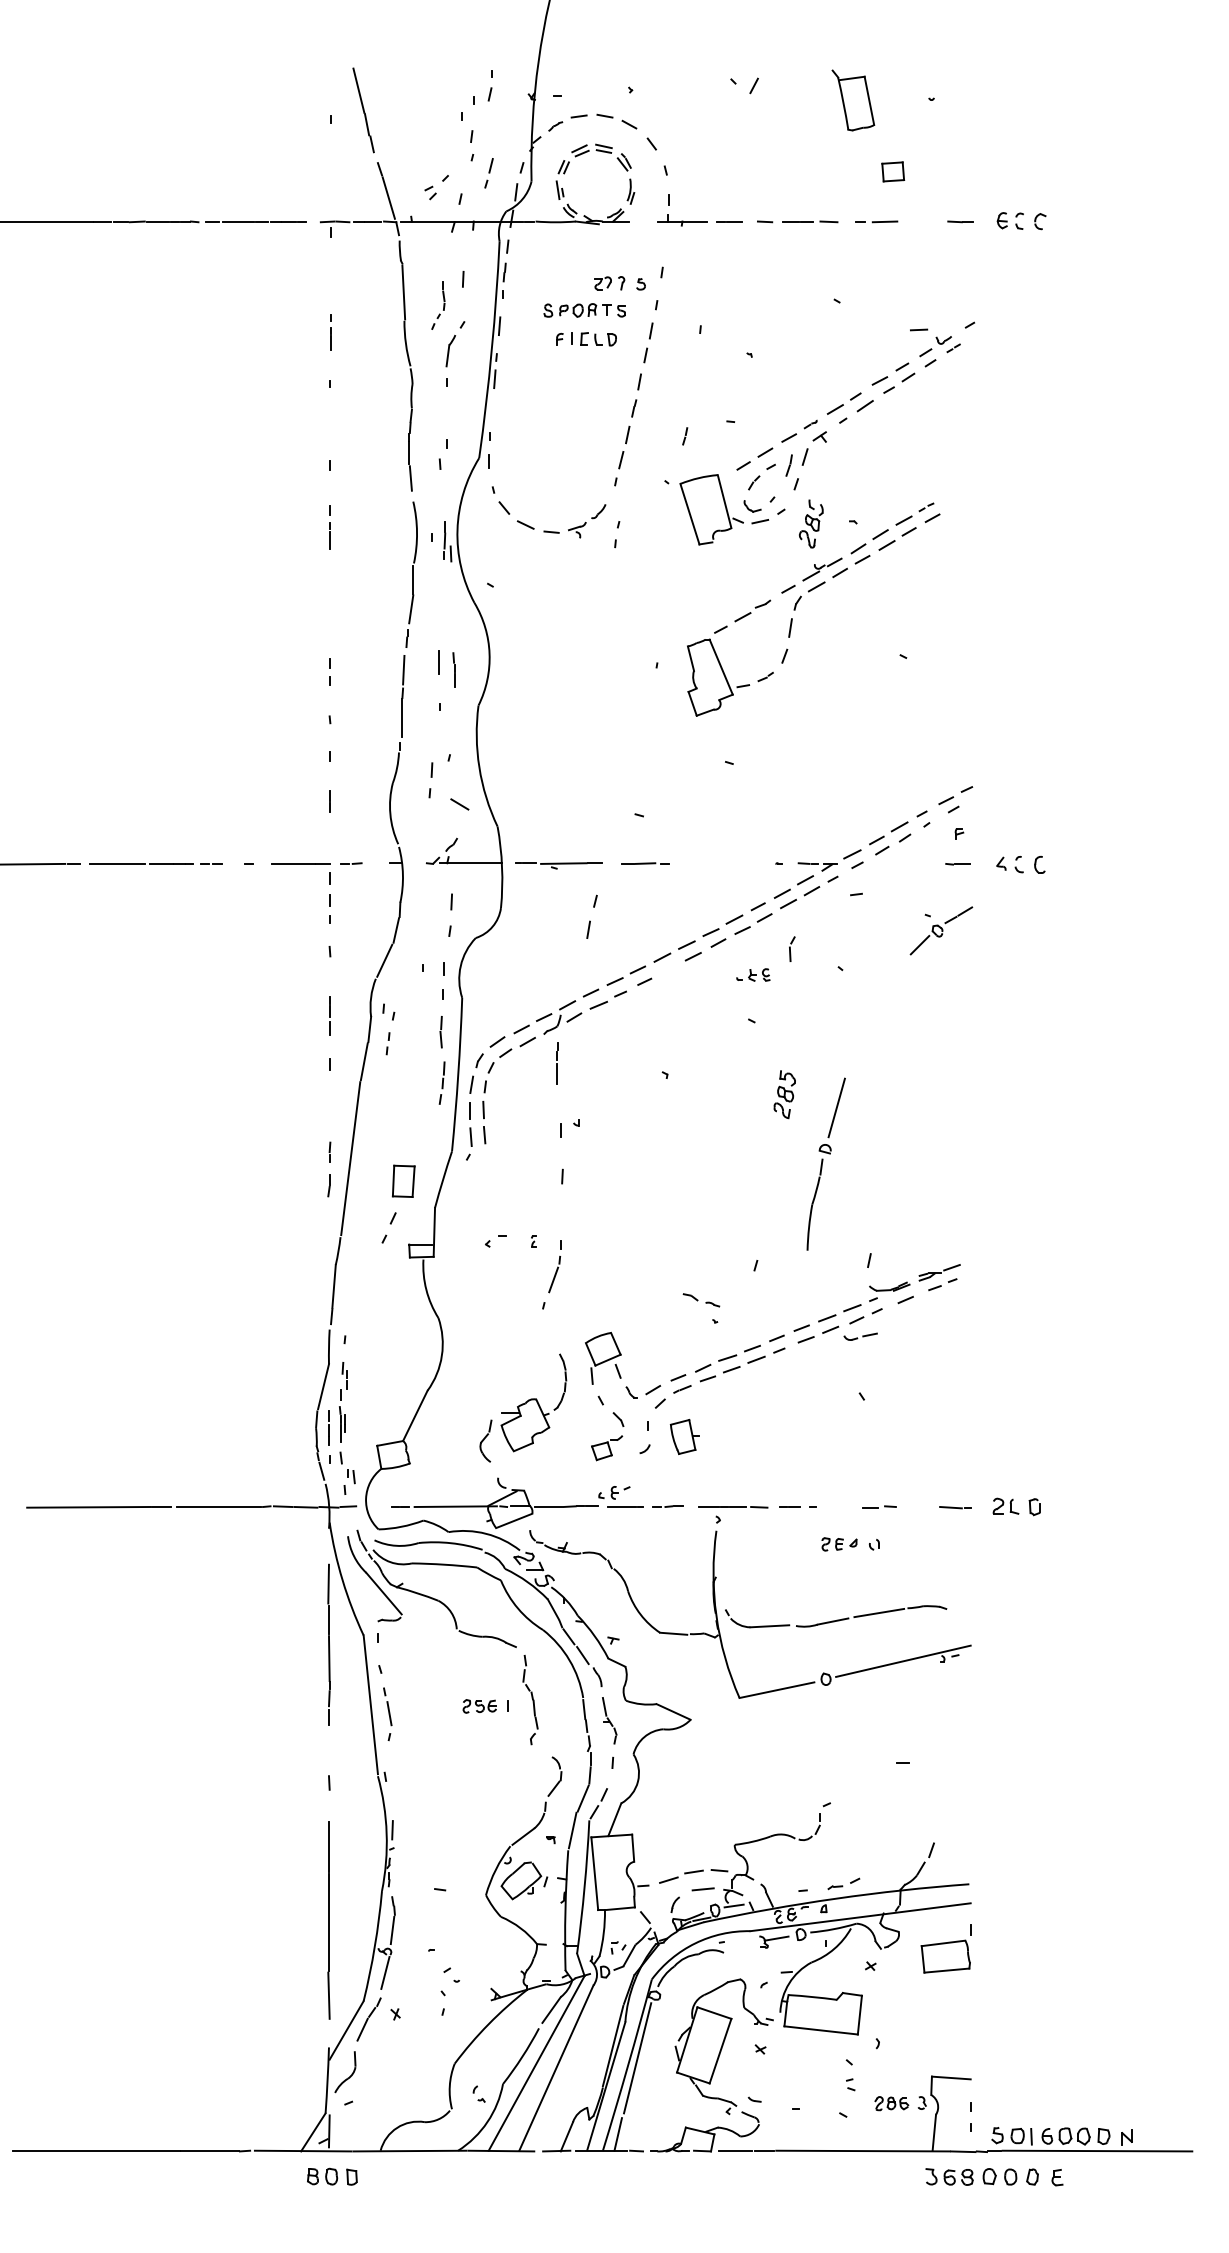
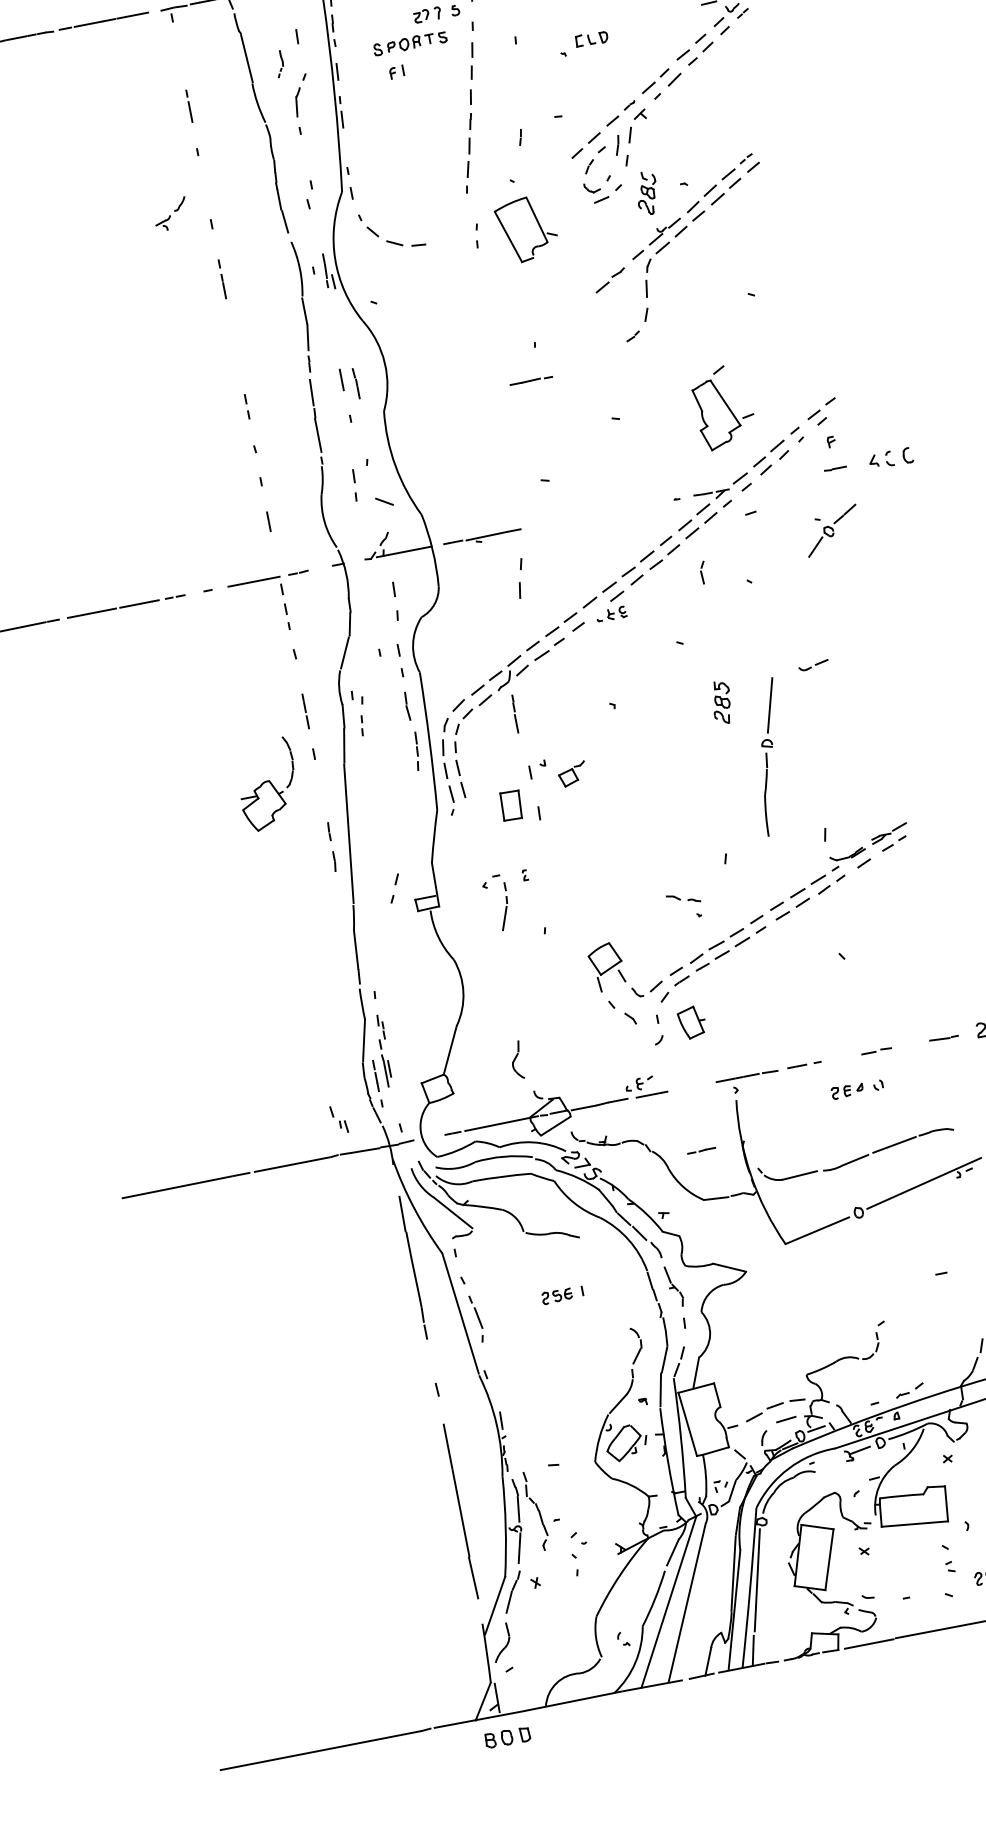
part: (438, 305) -> (279, 64), size x0.6
part: (598, 339) -> (591, 39), moved
part: (724, 505) -> (537, 223), moved
part: (587, 521) -> (171, 214), moved
part: (718, 670) -> (723, 406), moved
line: (645, 863) -> (531, 380), moved
part: (753, 974) -> (611, 613), moved
part: (403, 1180) -> (511, 804), moved
part: (554, 1266) -> (503, 906), moved
part: (860, 1336) -> (813, 665), moved
part: (533, 1402) -> (267, 784), moved
part: (607, 1448) -> (573, 774), moved
part: (347, 1467) -> (338, 1119), moved
line: (667, 1506) -> (701, 1150), moved
part: (530, 1700) -> (536, 1511), moved

